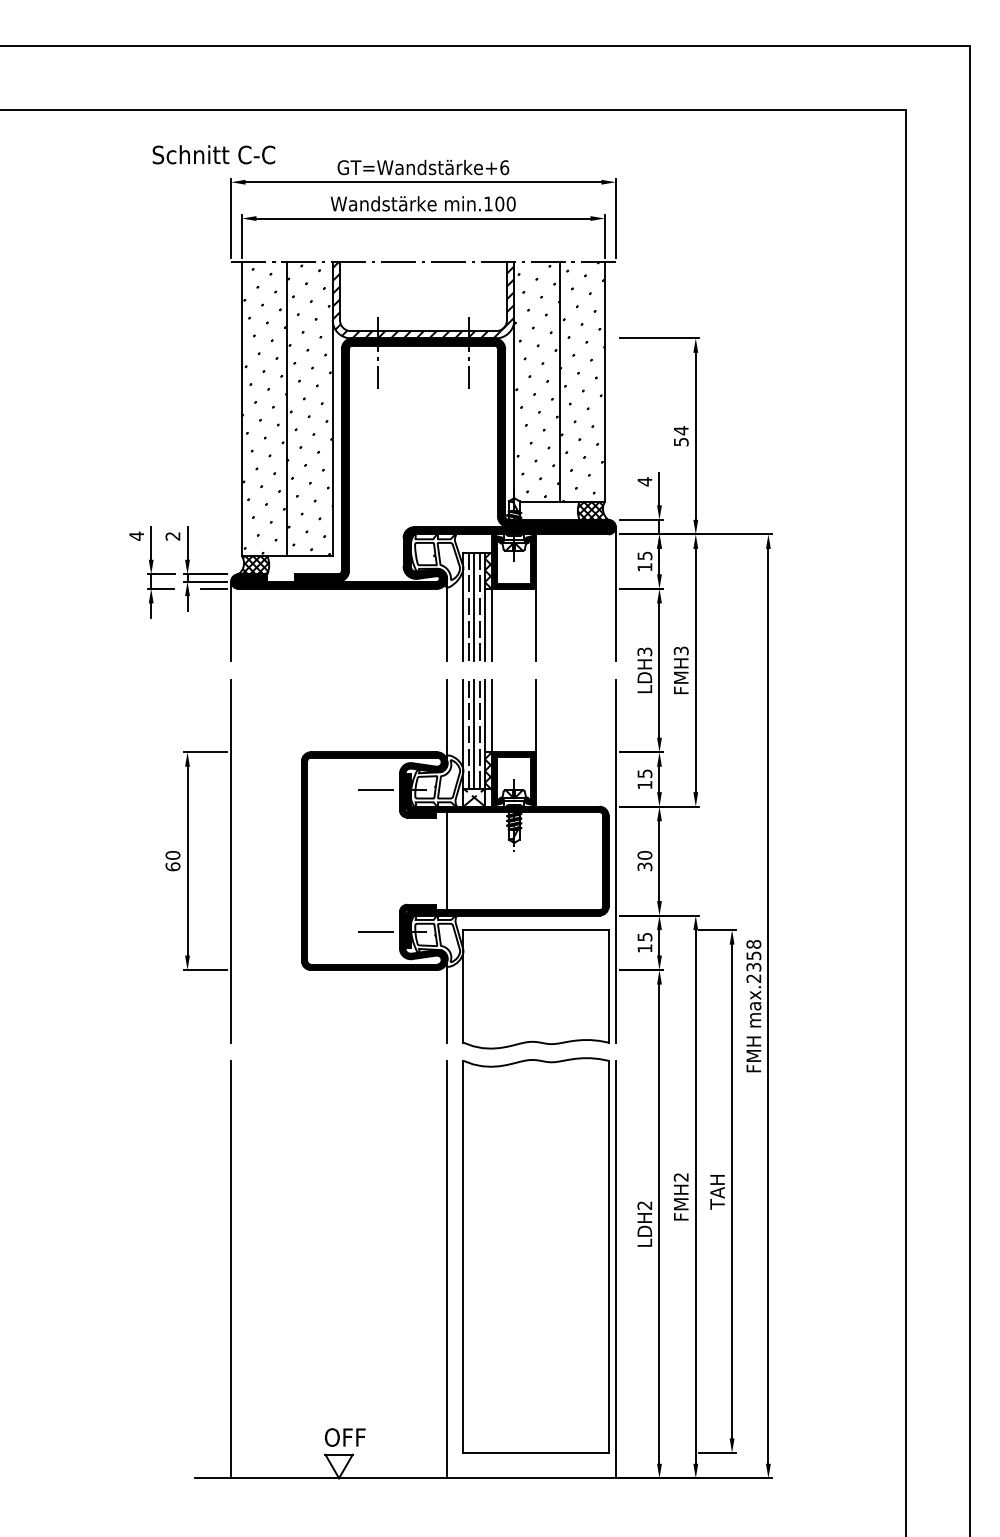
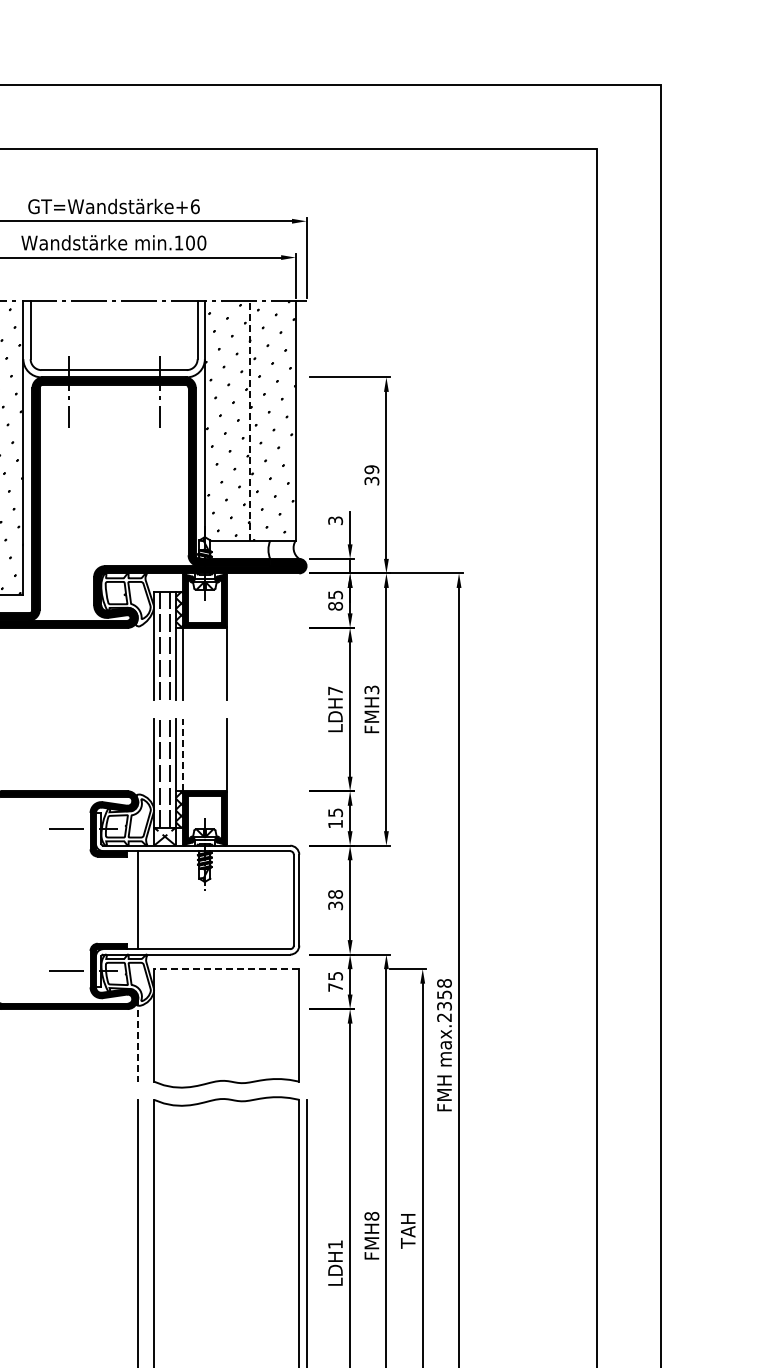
hatch: (423, 300) -> (114, 339), removed
line: (559, 381) -> (250, 420), solid -> dashed
text: (680, 435) -> (371, 474), 54 -> 39
text: (644, 481) -> (335, 520), 4 -> 3
hatch: (591, 510) -> (282, 549), removed
text: (644, 566) -> (335, 605), 15 -> 85
line: (615, 594) -> (306, 633), removed
line: (474, 606) -> (165, 645), removed
line: (447, 619) -> (138, 658), removed
text: (644, 651) -> (335, 690), LDH3 -> LDH7
line: (492, 715) -> (183, 754), solid -> dashed
line: (447, 720) -> (138, 759), removed
line: (474, 733) -> (165, 772), removed
text: (644, 855) -> (335, 894), 30 -> 38
line: (615, 860) -> (306, 899), removed
fill: (506, 861) -> (197, 900), removed
line: (536, 930) -> (227, 969), solid -> dashed
text: (644, 948) -> (335, 987), 15 -> 75
line: (447, 1001) -> (138, 1040), solid -> dashed
text: (680, 1176) -> (371, 1215), FMH2 -> FMH8
text: (644, 1205) -> (335, 1244), LDH2 -> LDH1

